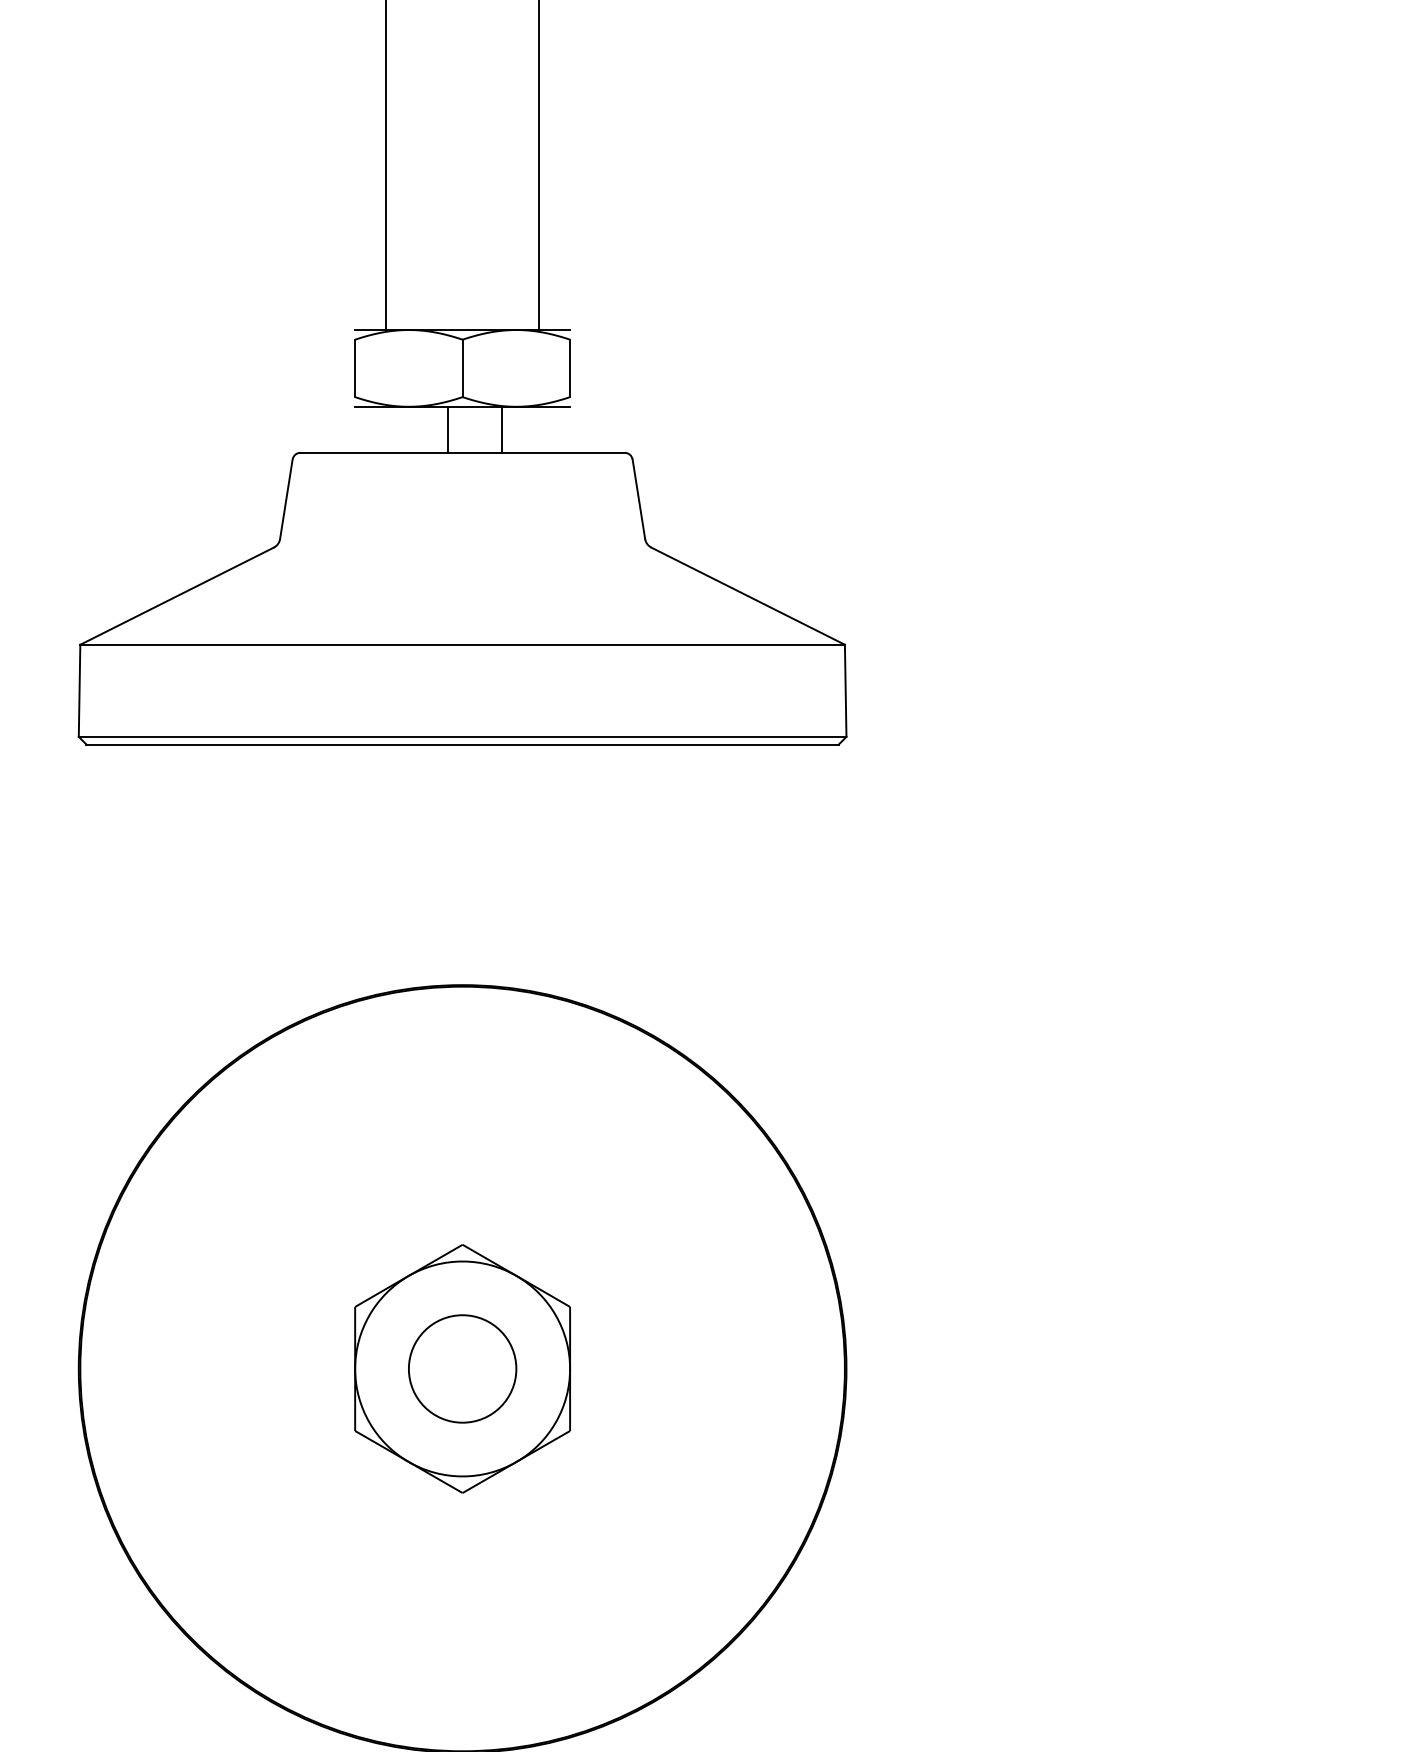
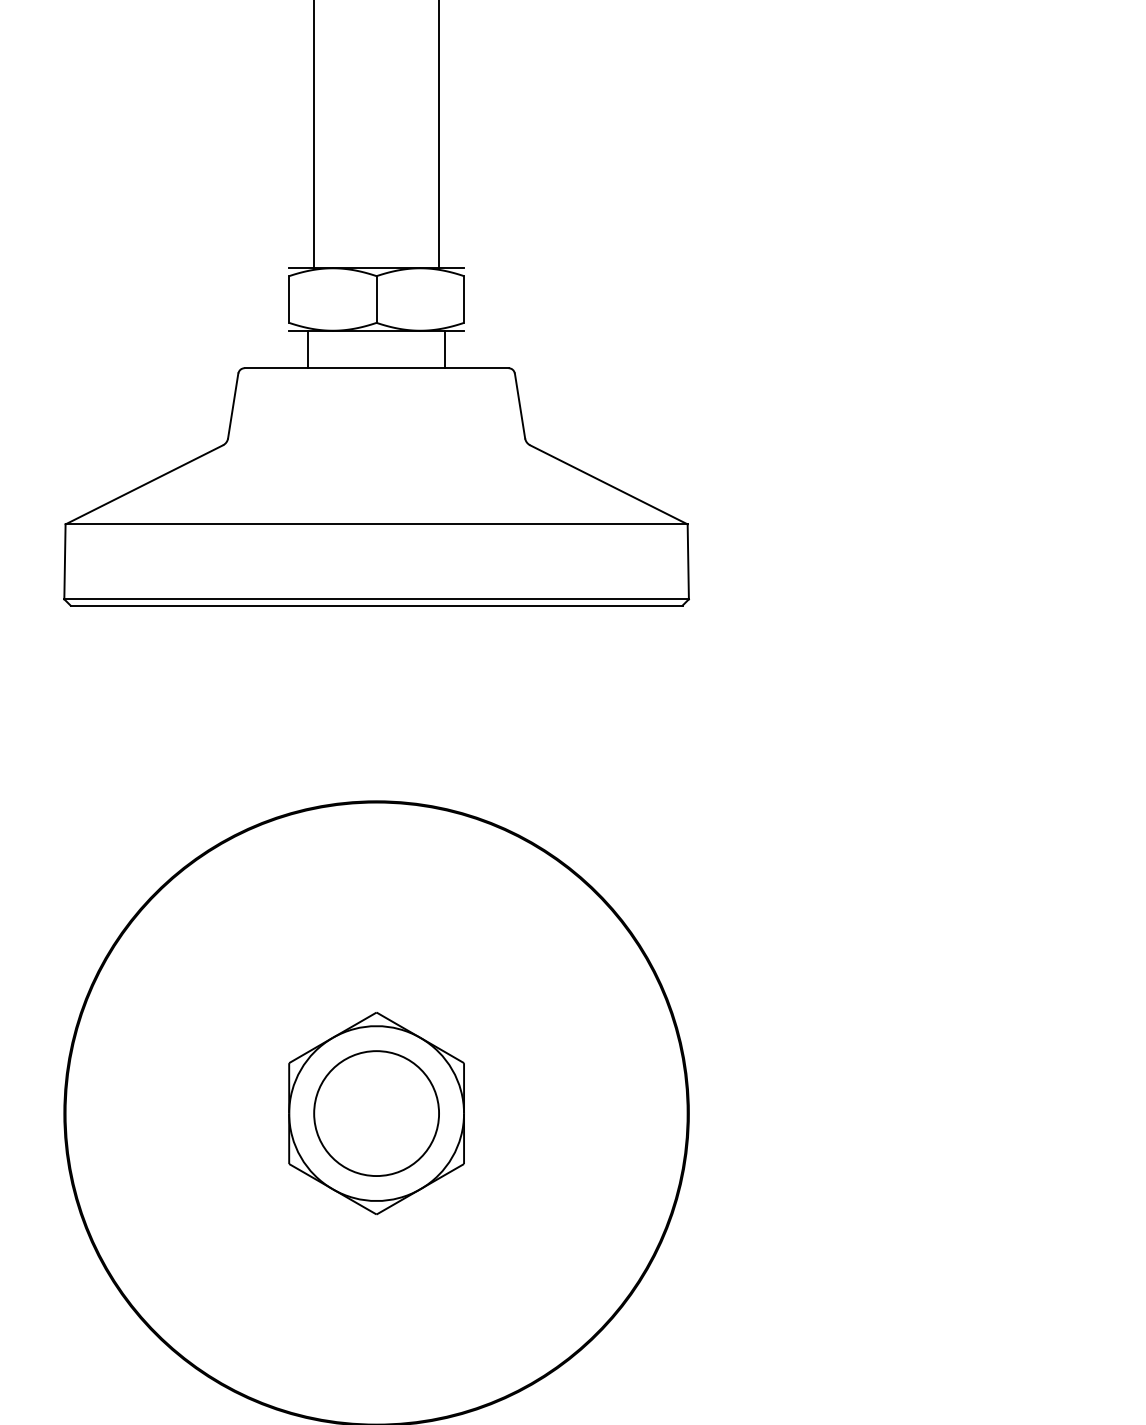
line: (448, 429) -> (308, 349), moved
line: (502, 429) -> (445, 349), moved
circle: (462, 1368) -> (376, 1113), size x1.43

